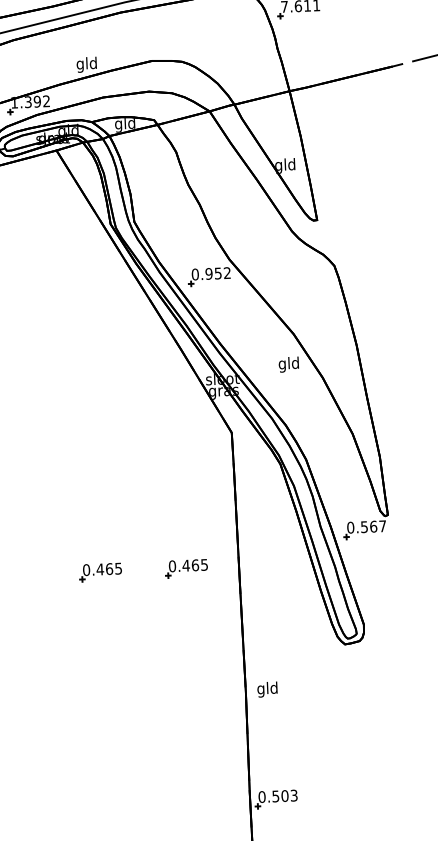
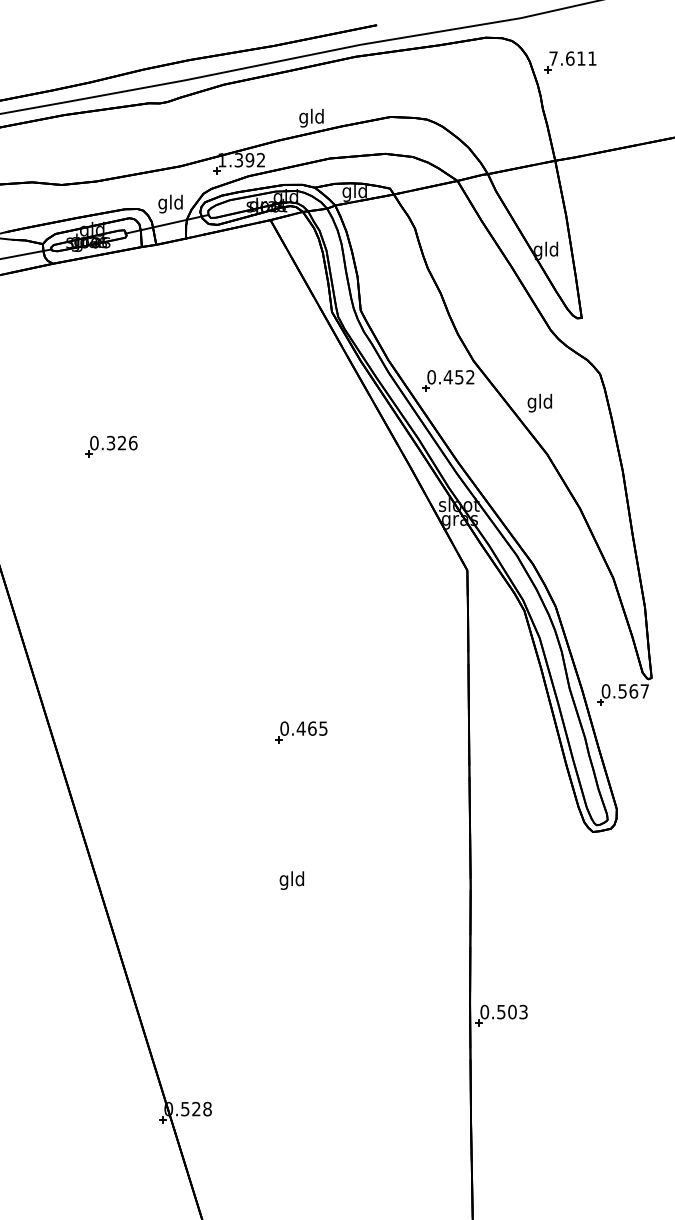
text: (208, 274) -> (447, 377), 0.952 -> 0.452
text: (288, 364) -> (539, 402), moved
part: (186, 568) -> (405, 732), removed
text: (267, 689) -> (291, 880), moved

